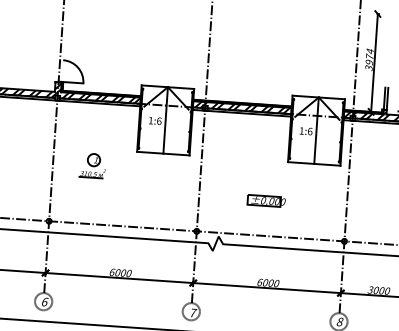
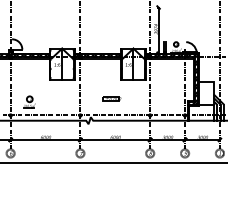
part: (93, 164) -> (29, 101), moved

